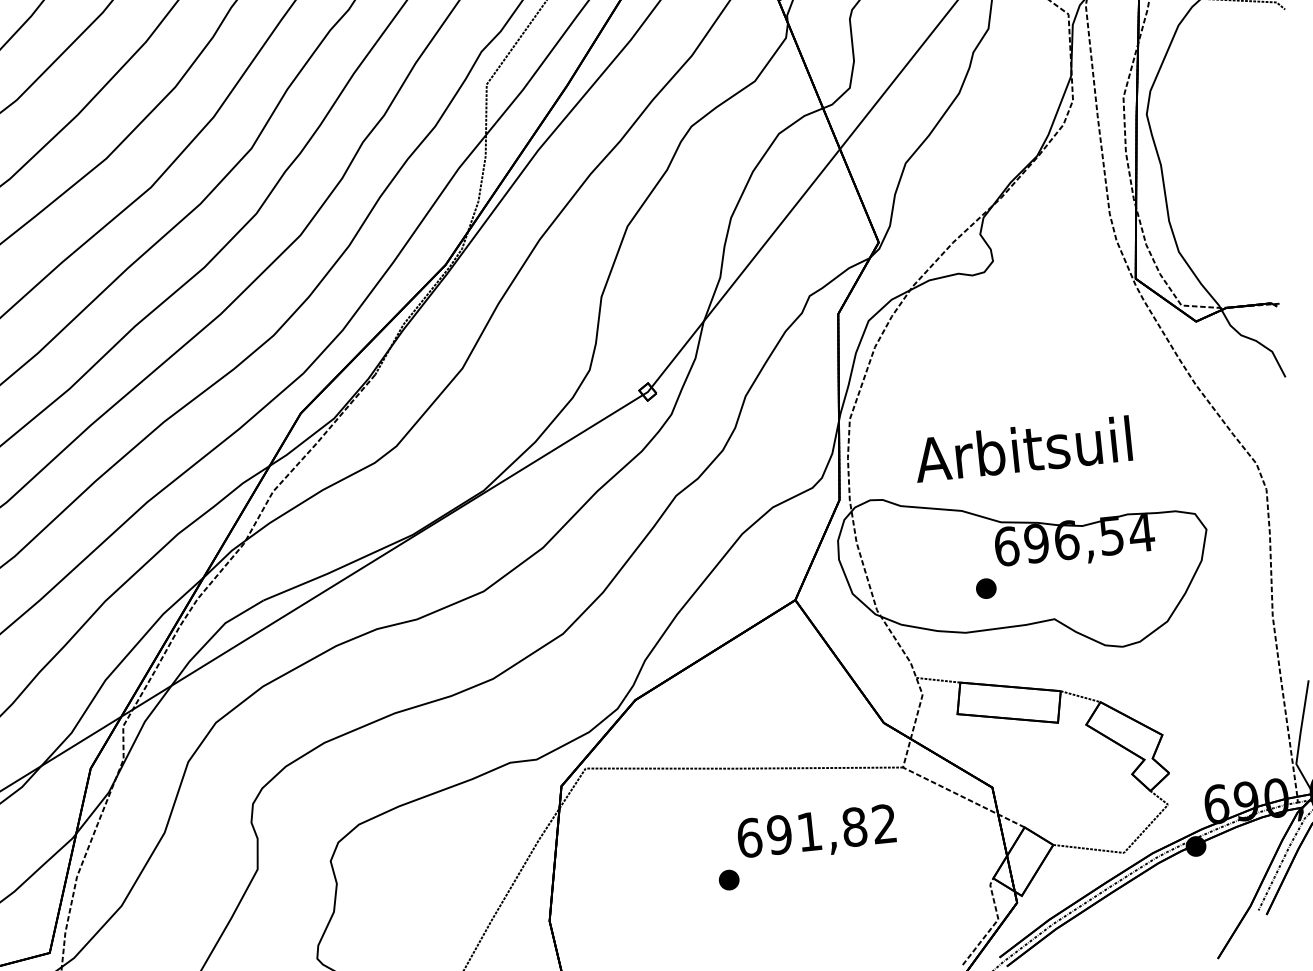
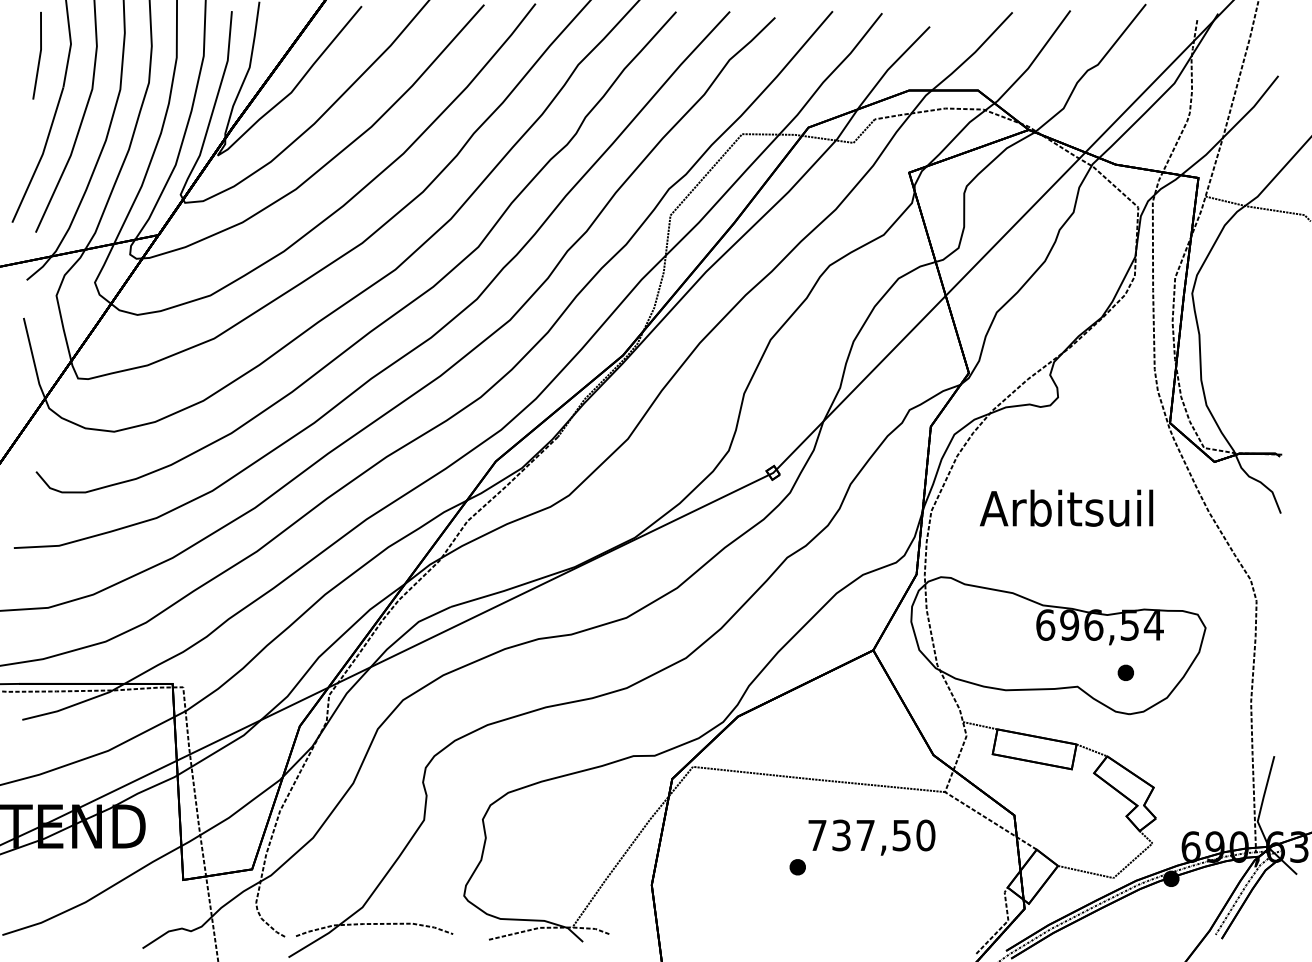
text: (1022, 448) -> (1066, 507), moved
part: (985, 588) -> (1125, 672), moved
text: (816, 831) -> (871, 835), 691,82 -> 737,50

